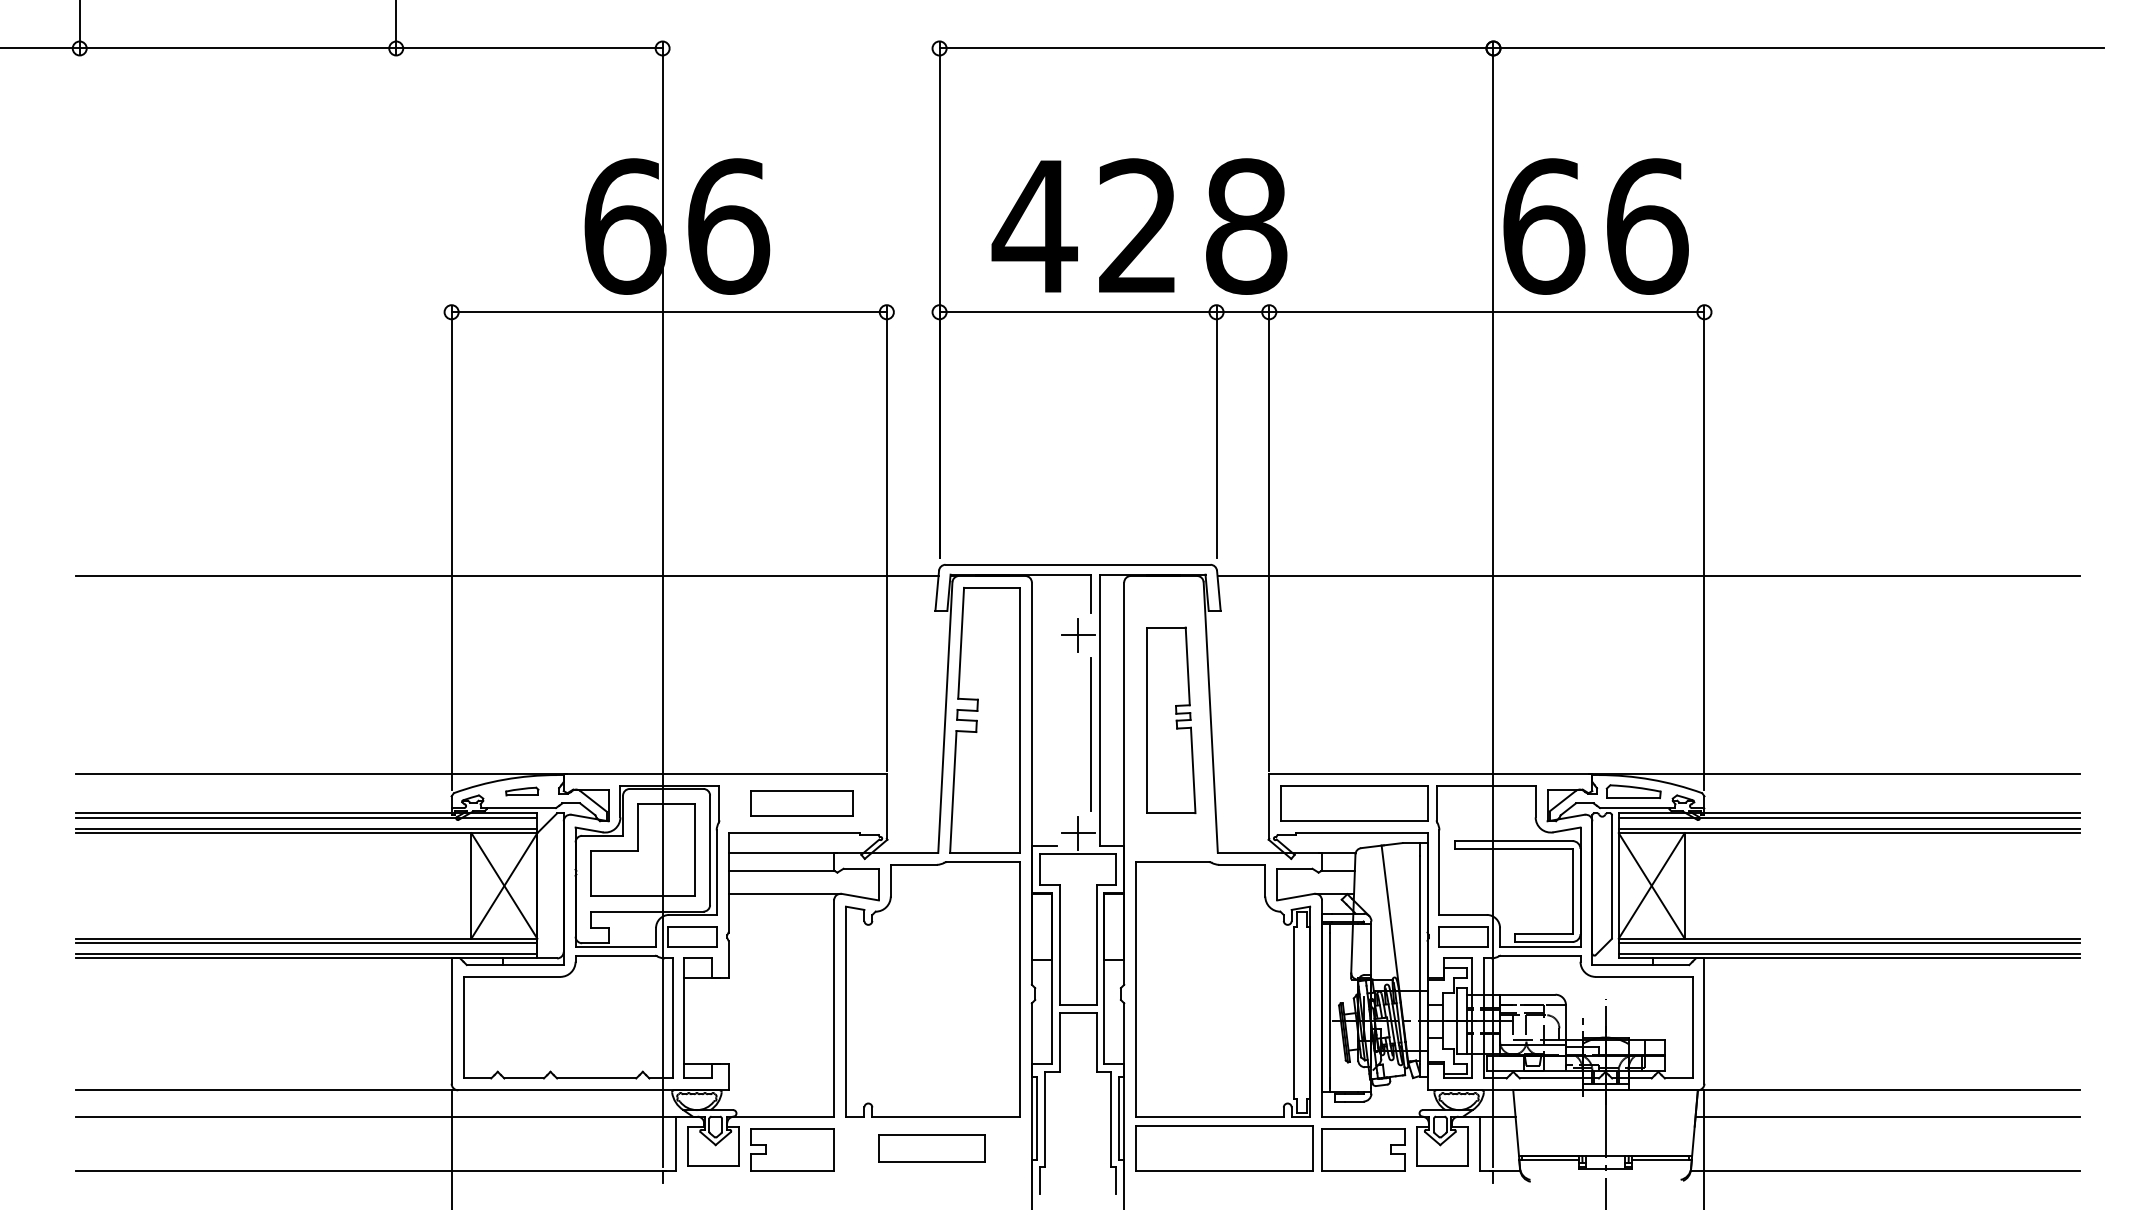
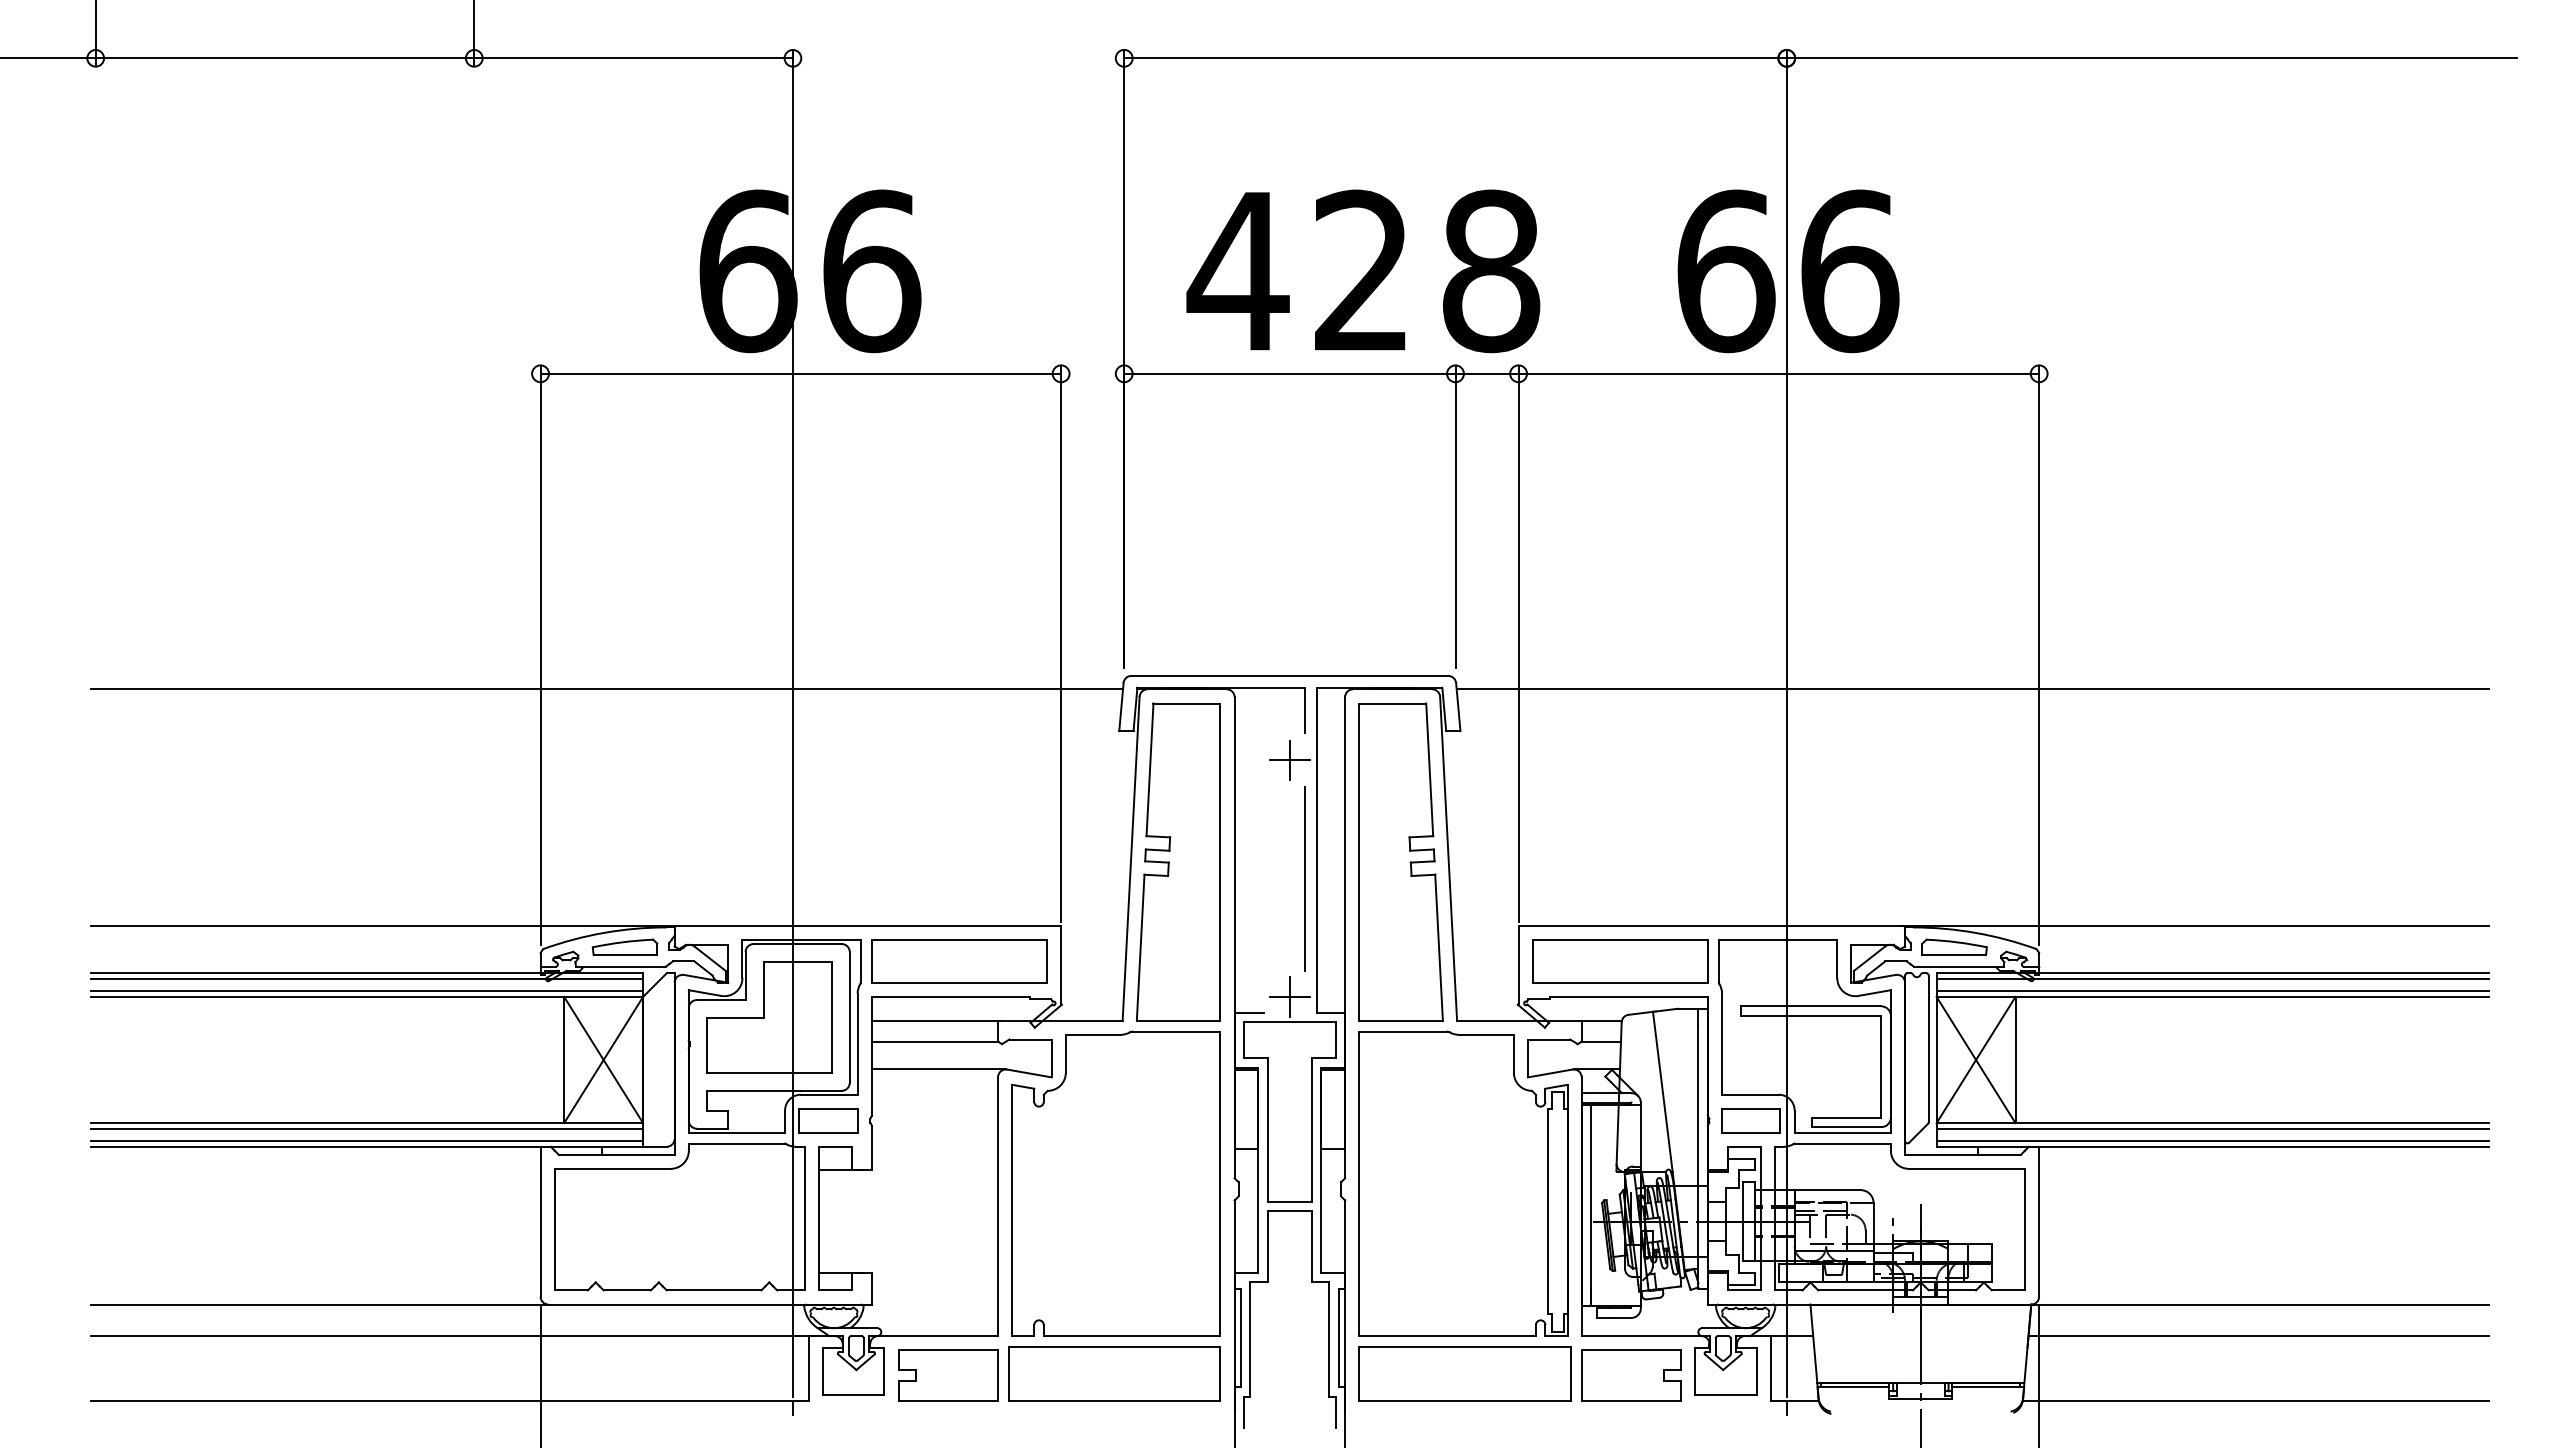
text: (1596, 226) -> (1788, 271), moved
part: (1170, 719) -> (1400, 861), size x1.43
part: (521, 791) -> (624, 946), size x1.67
part: (801, 803) -> (959, 961), size x1.43
part: (931, 1147) -> (1114, 1373), size x1.67

